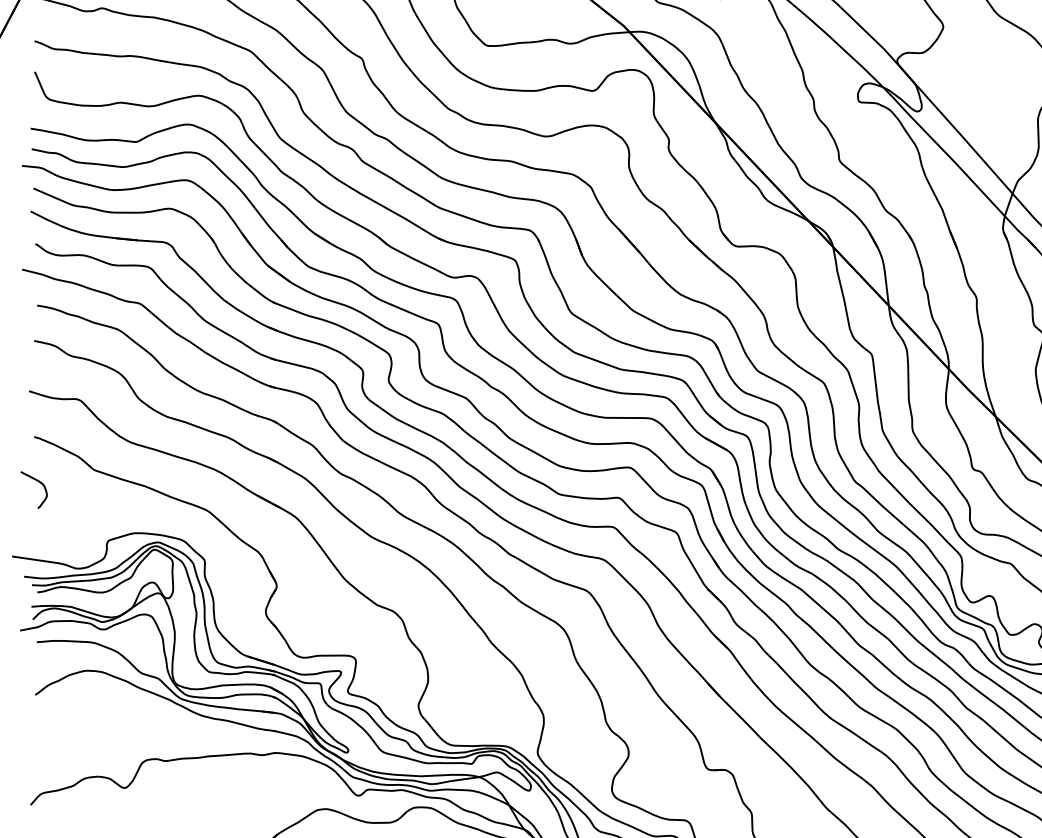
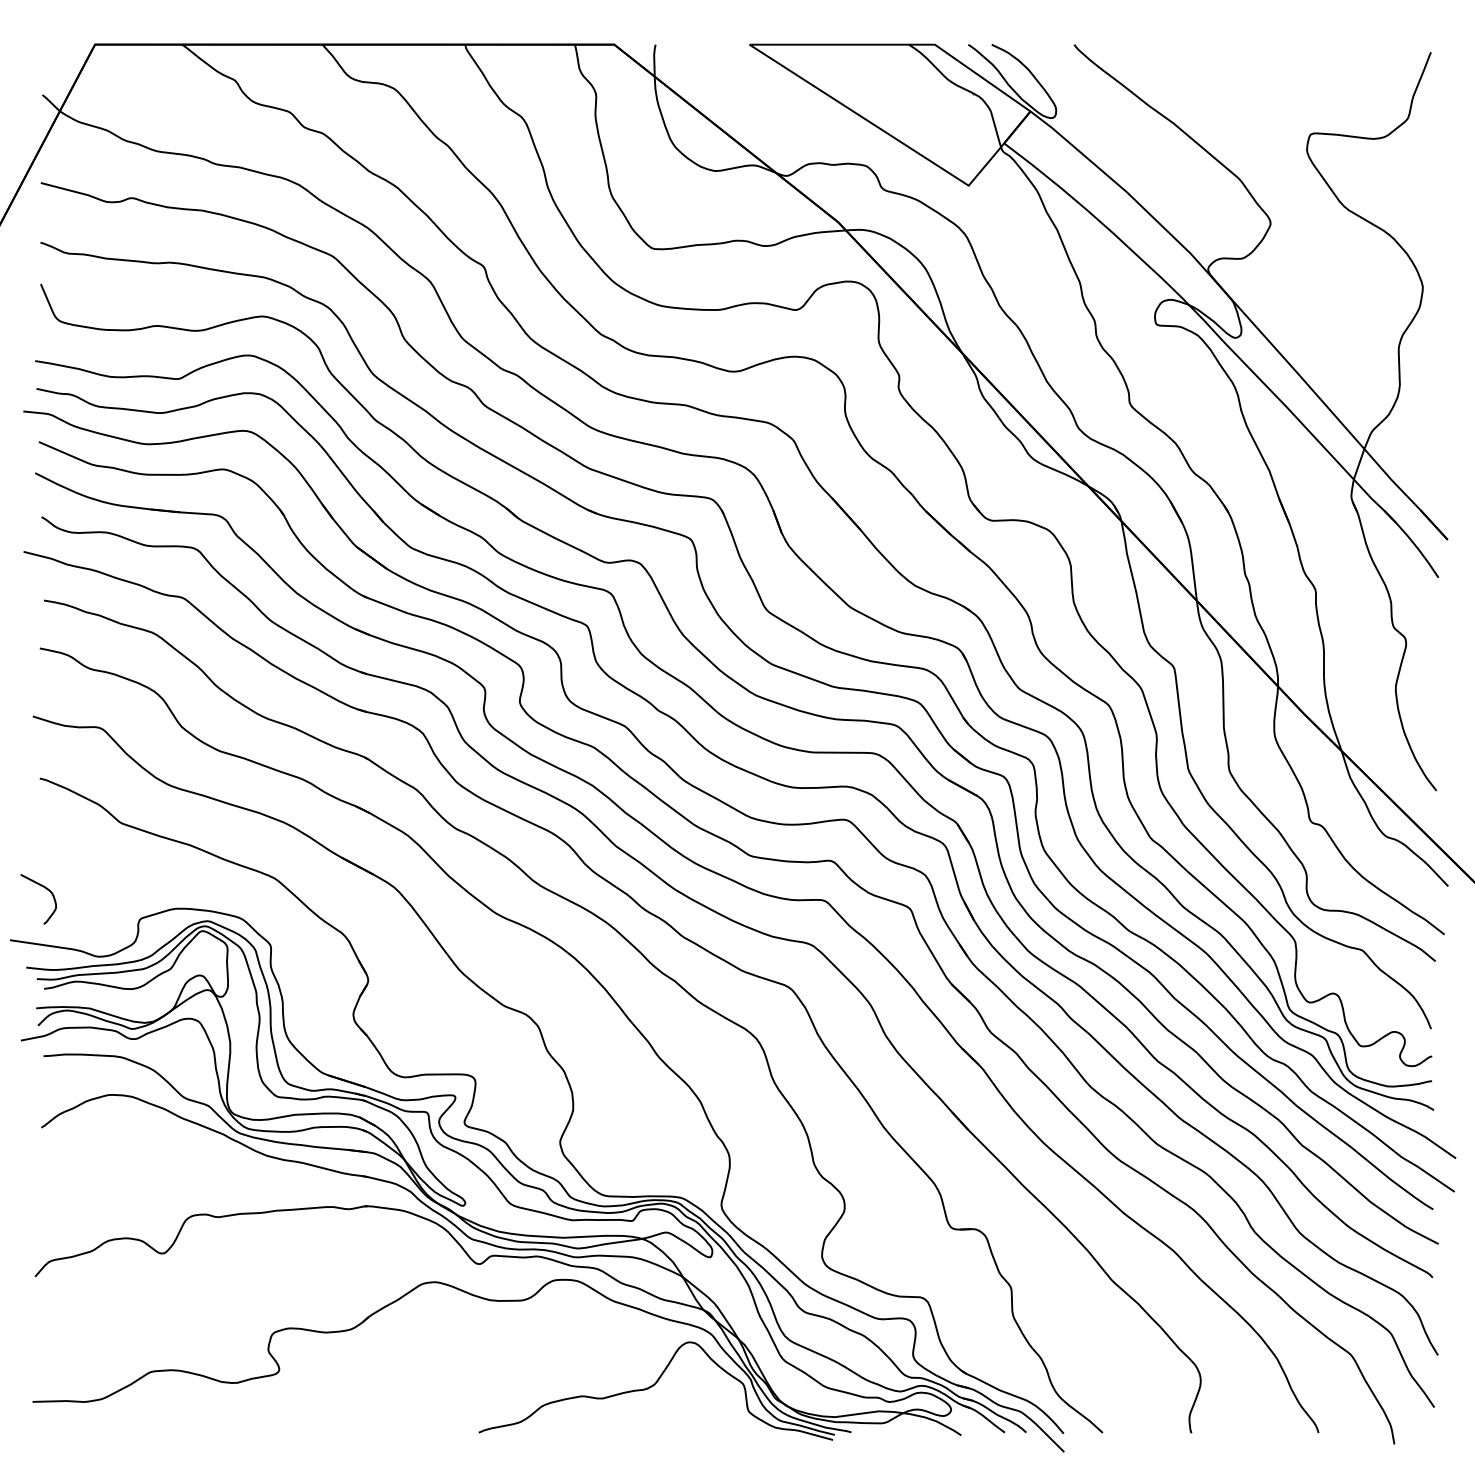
curve: (38, 482) -> (44, 888), moved

